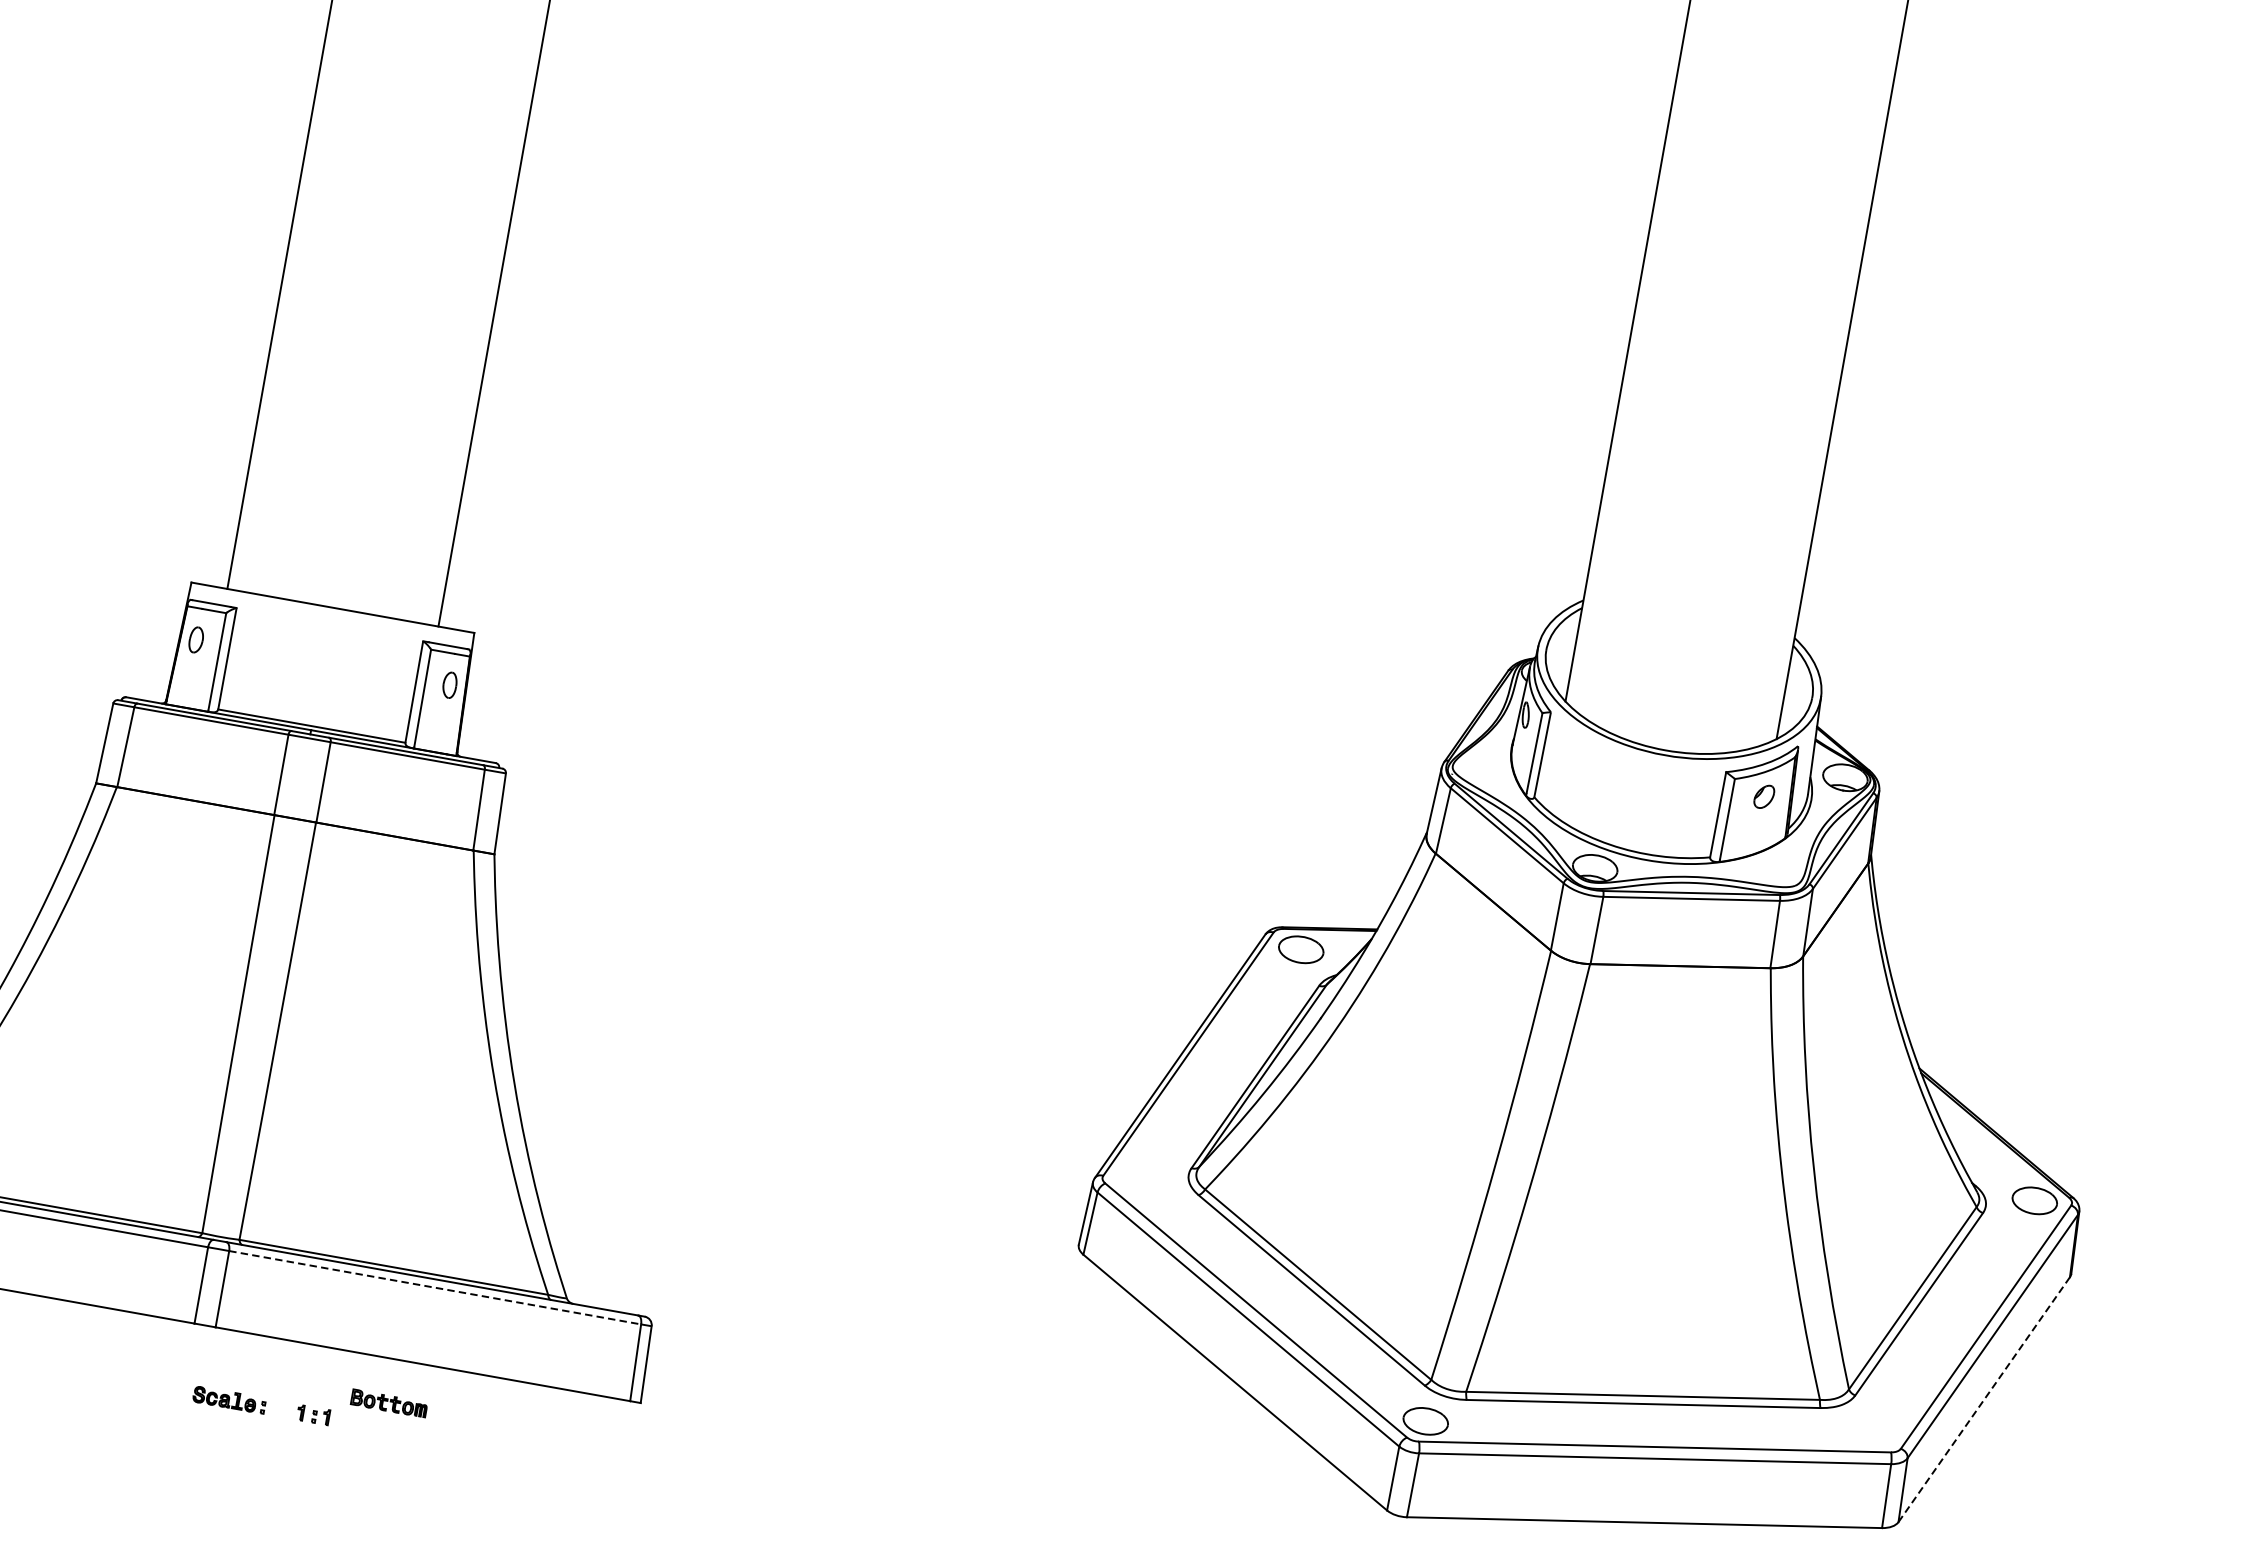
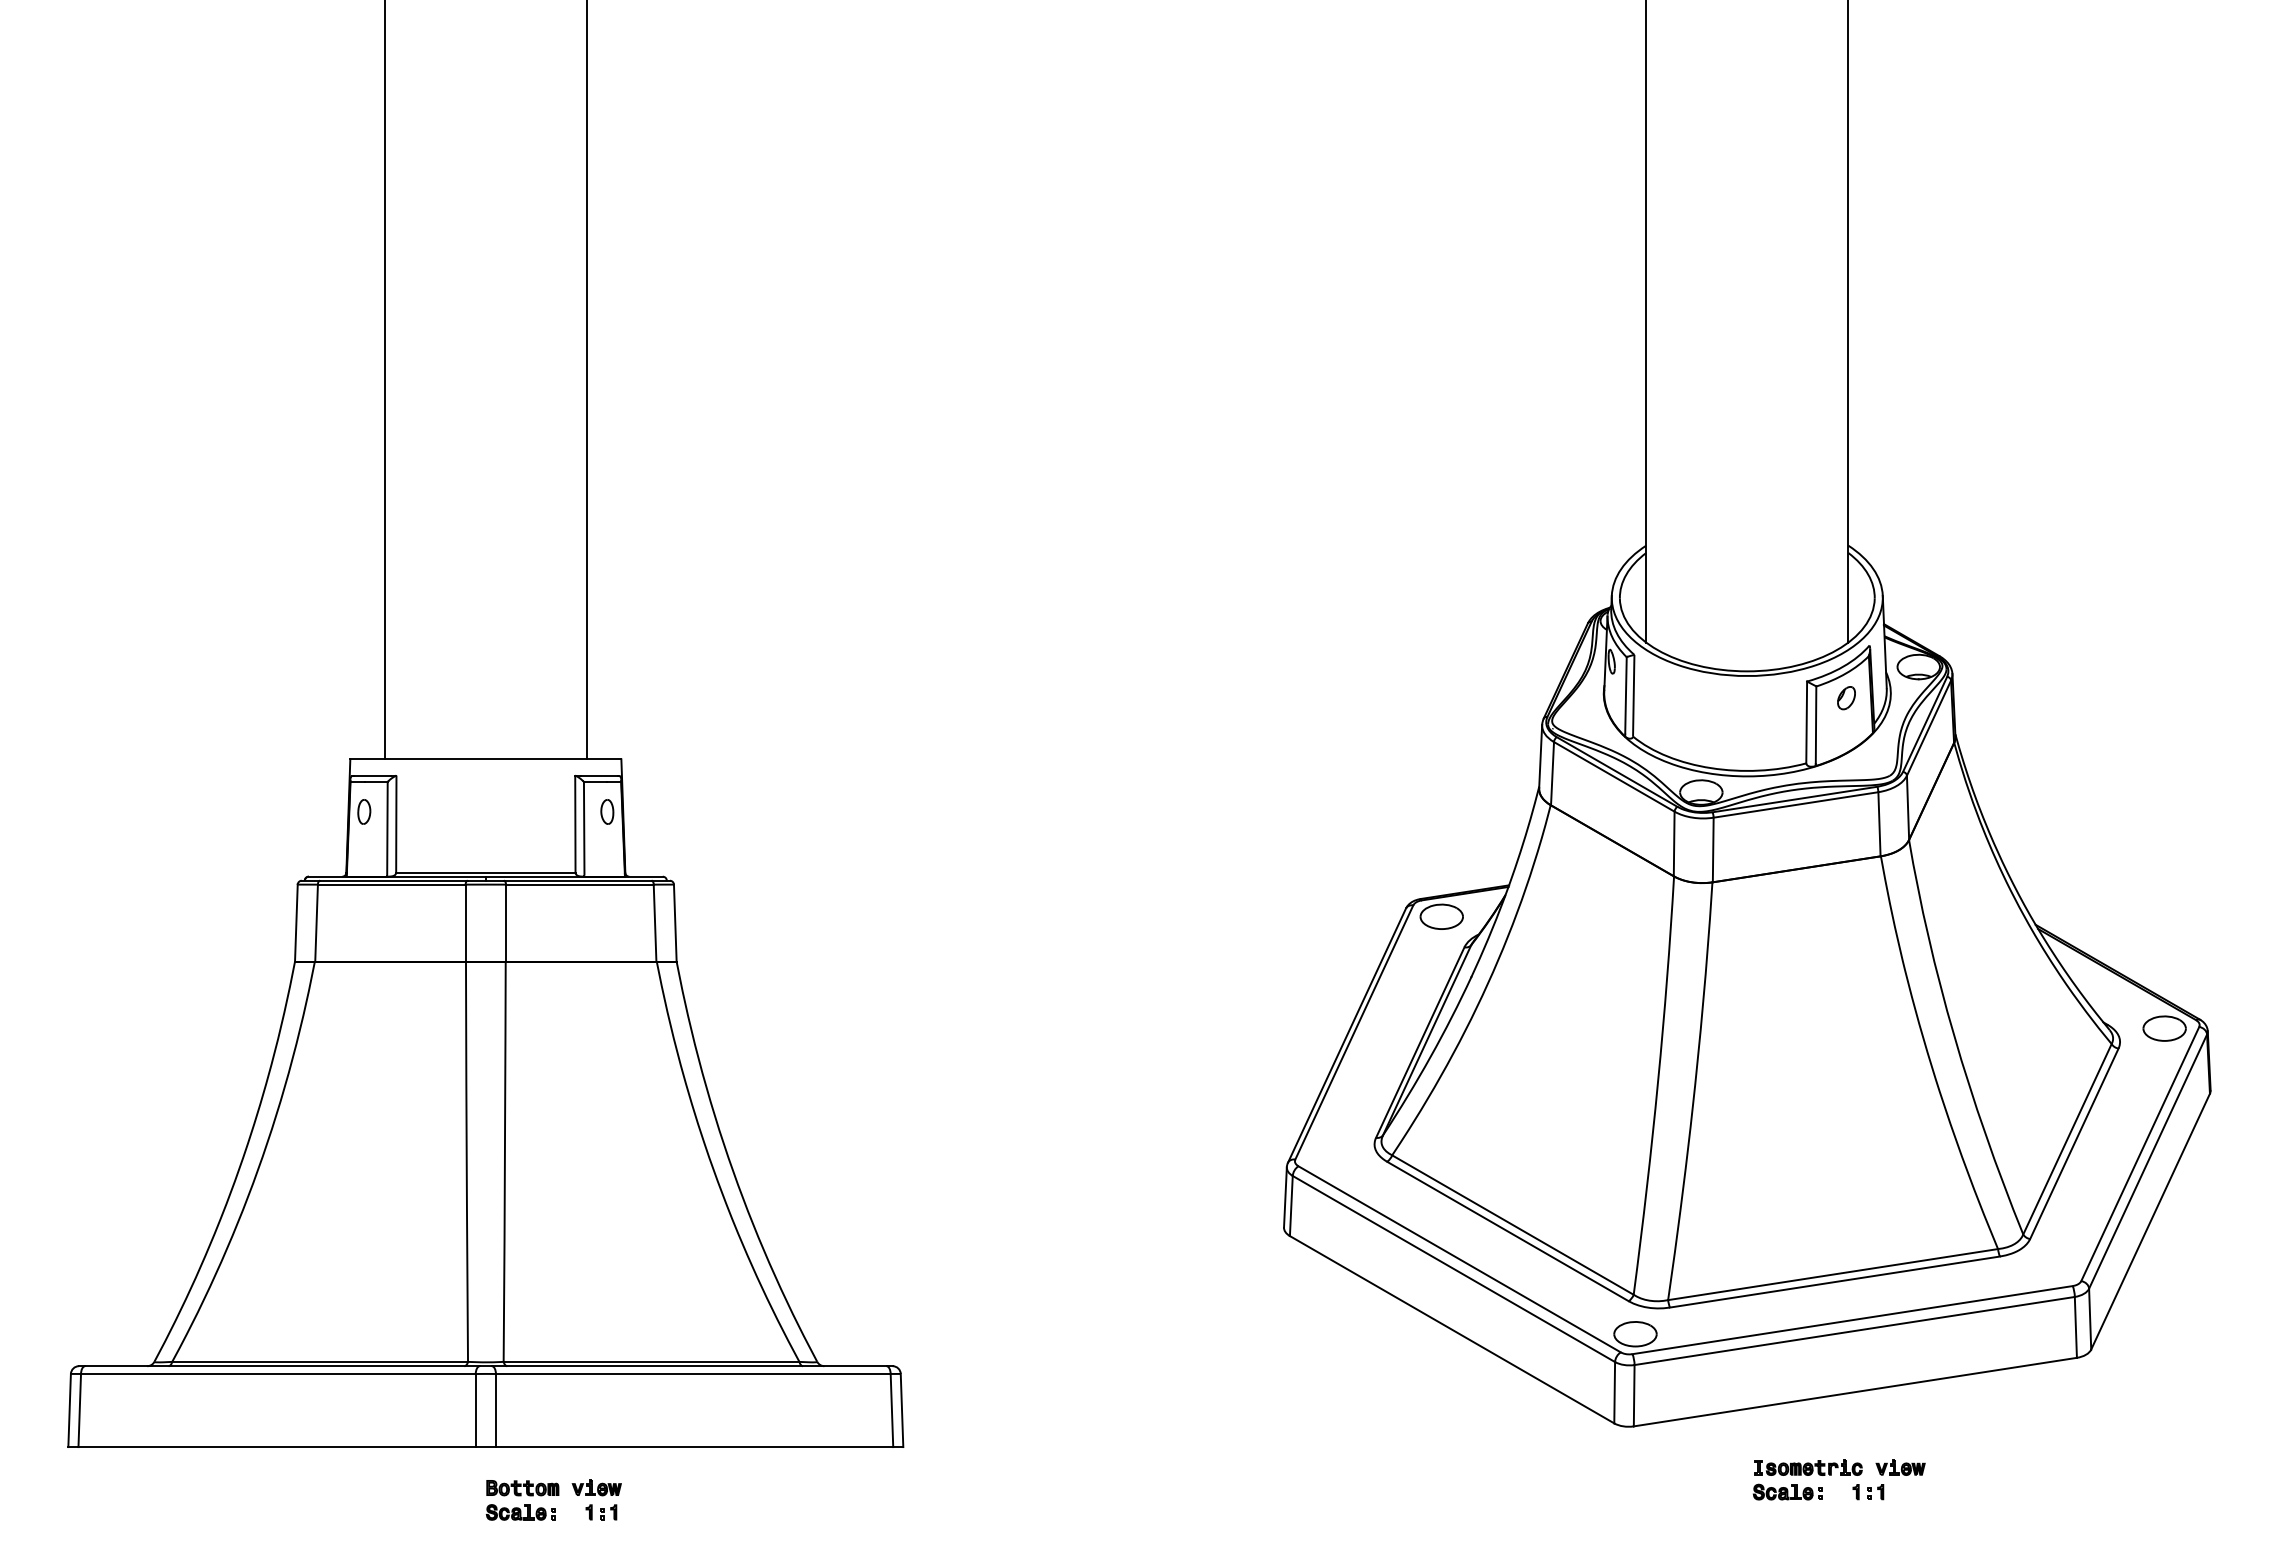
line: (435, 1287) -> (693, 1373), dashed -> solid
part: (313, 1388) -> (596, 1487), added
line: (1984, 1399) -> (2150, 1221), dashed -> solid
part: (388, 1403) -> (522, 1488), moved

